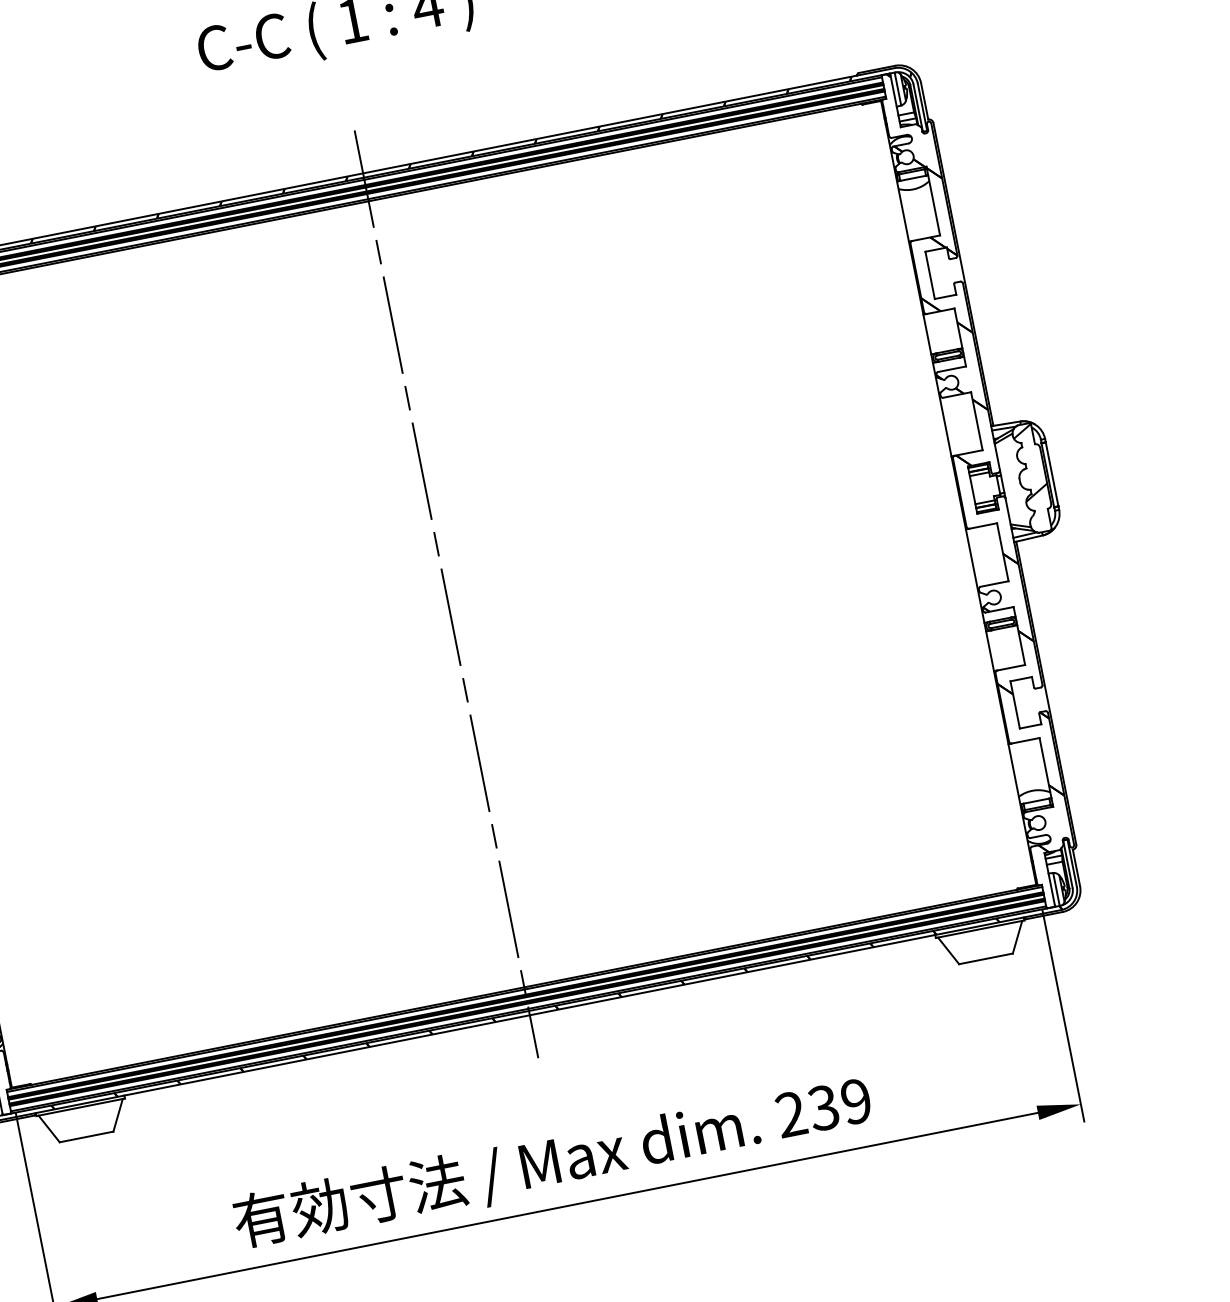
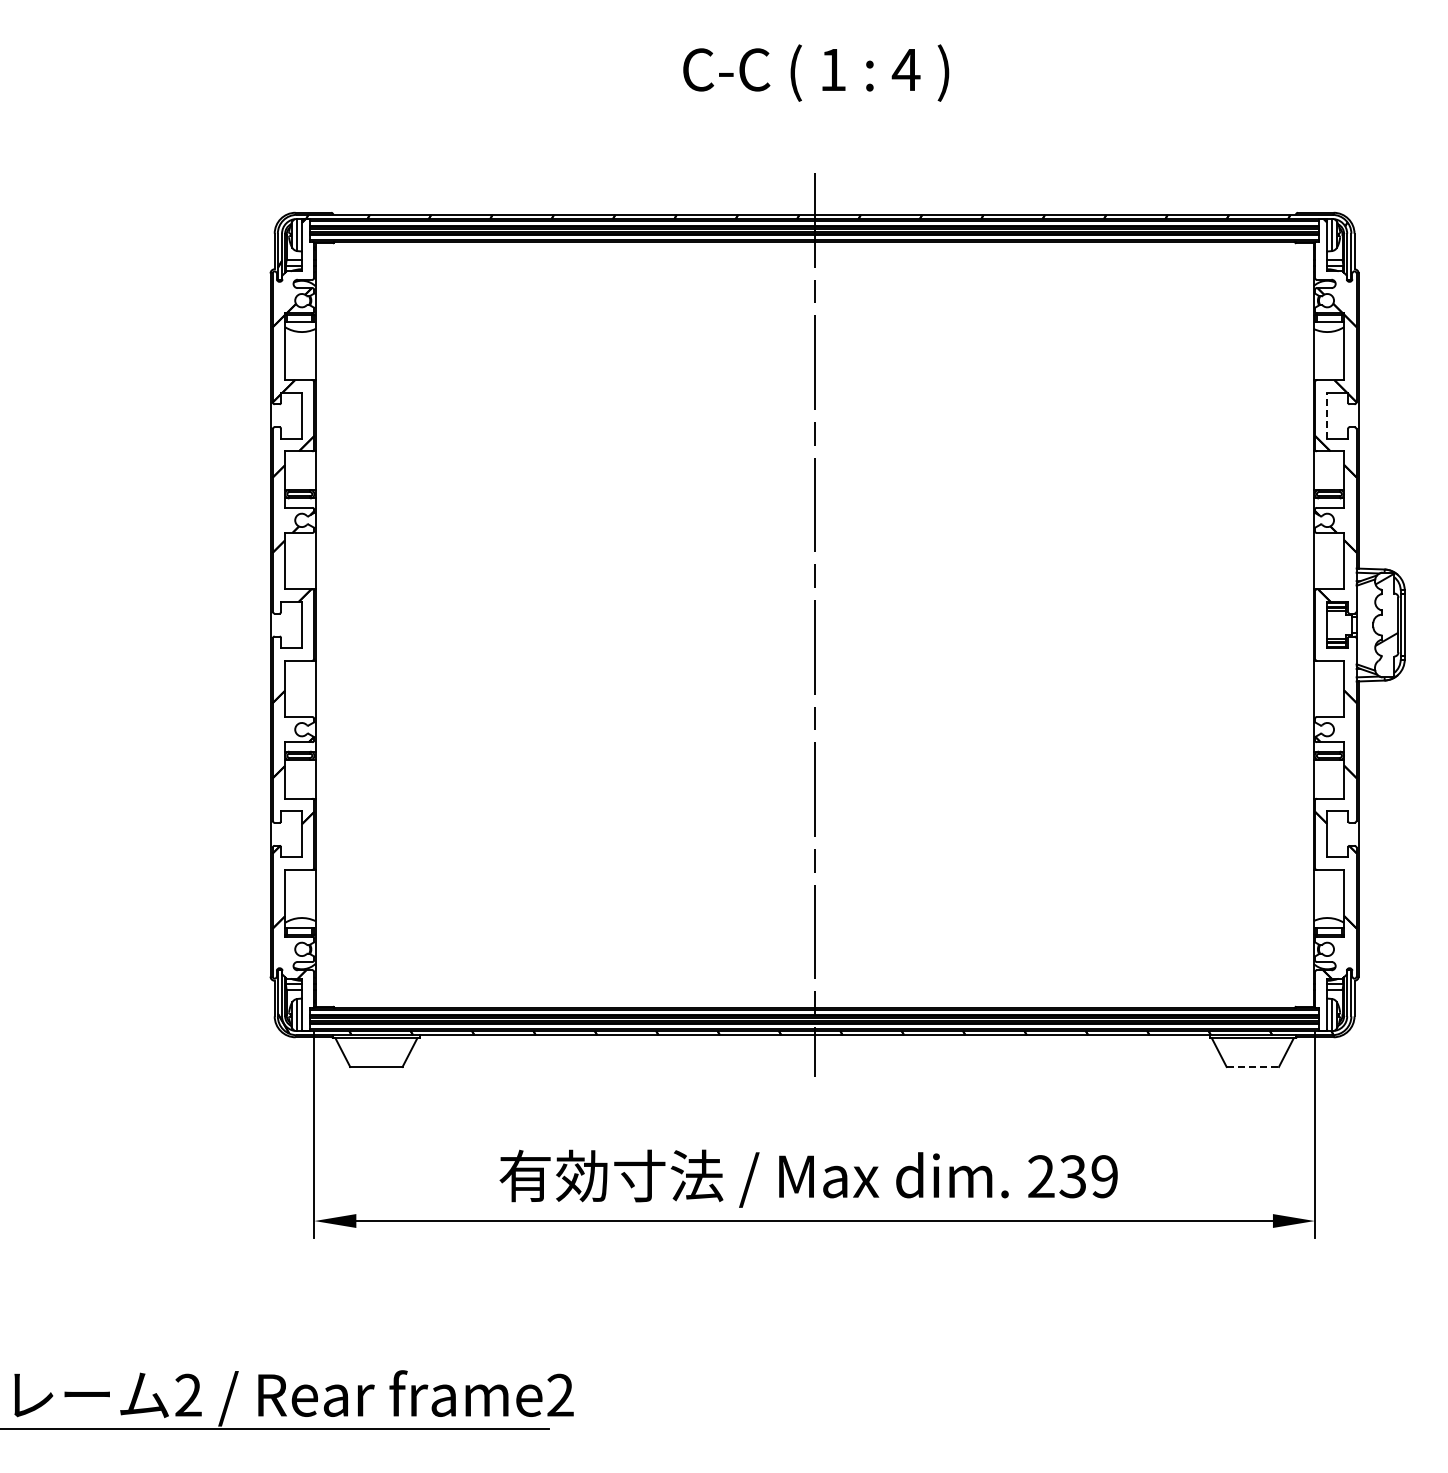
line: (930, 275) -> (1327, 415), solid -> dashed
line: (986, 959) -> (1253, 1067), solid -> dashed

